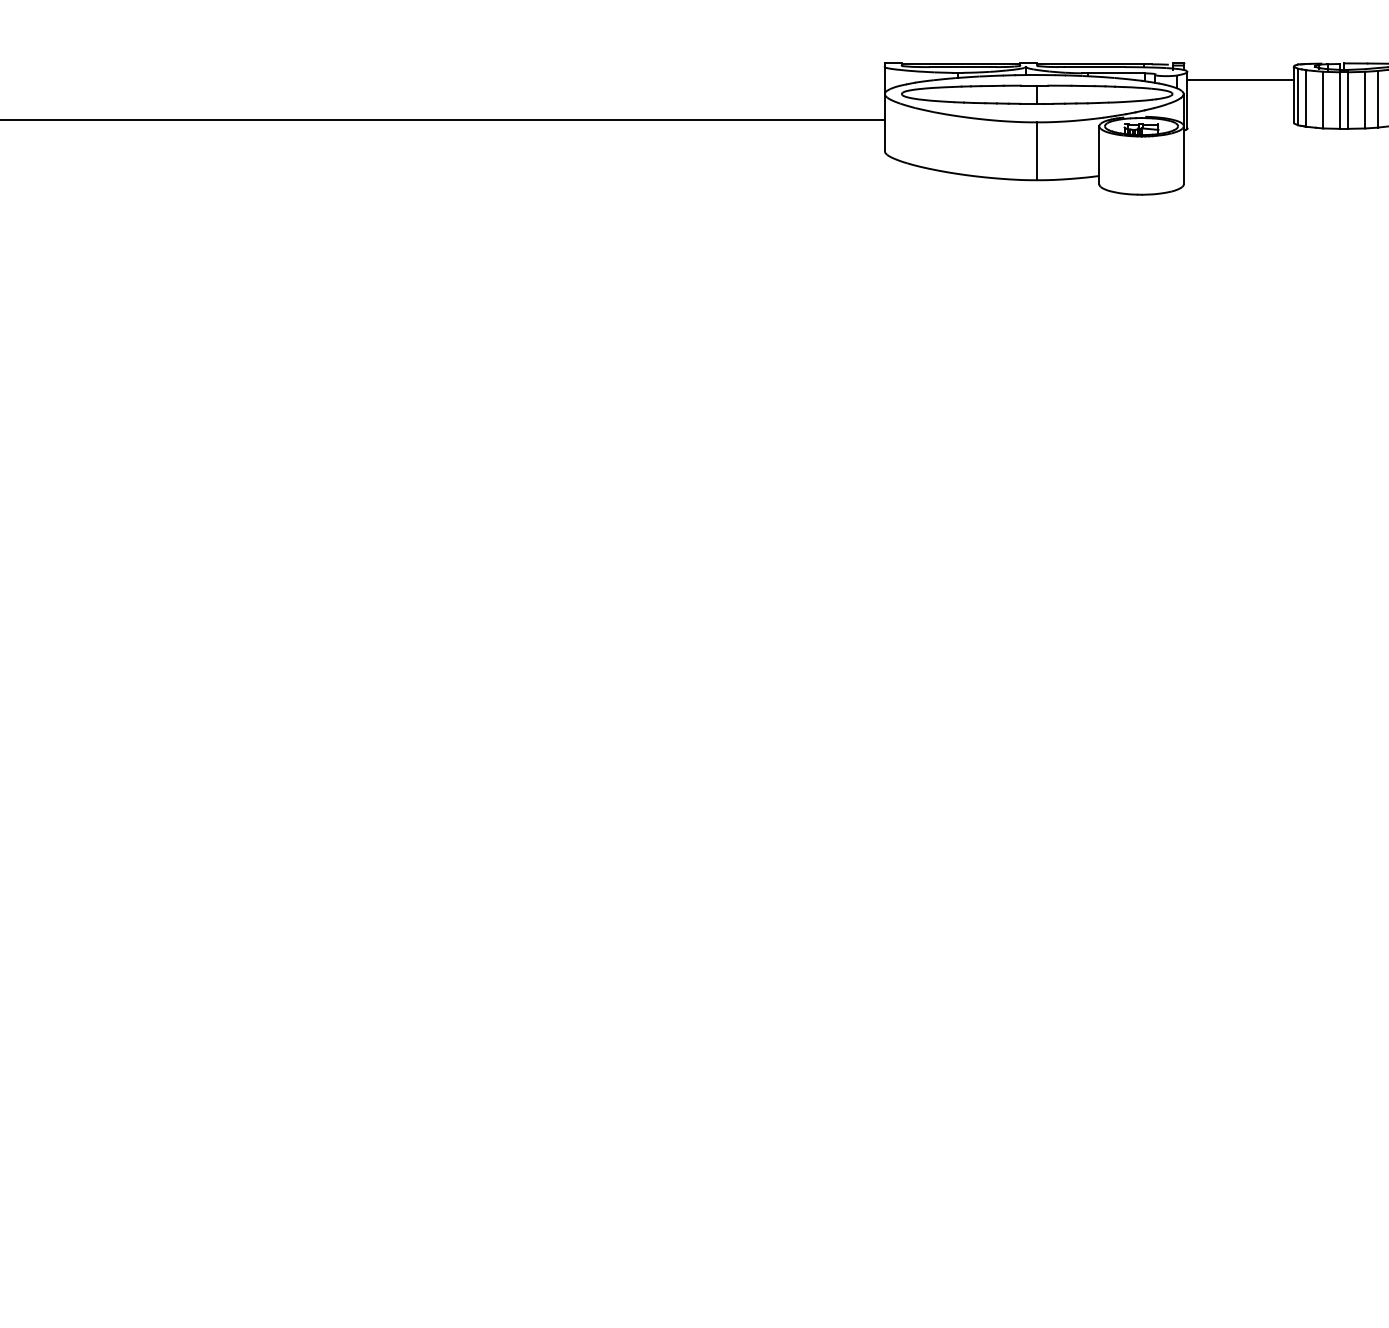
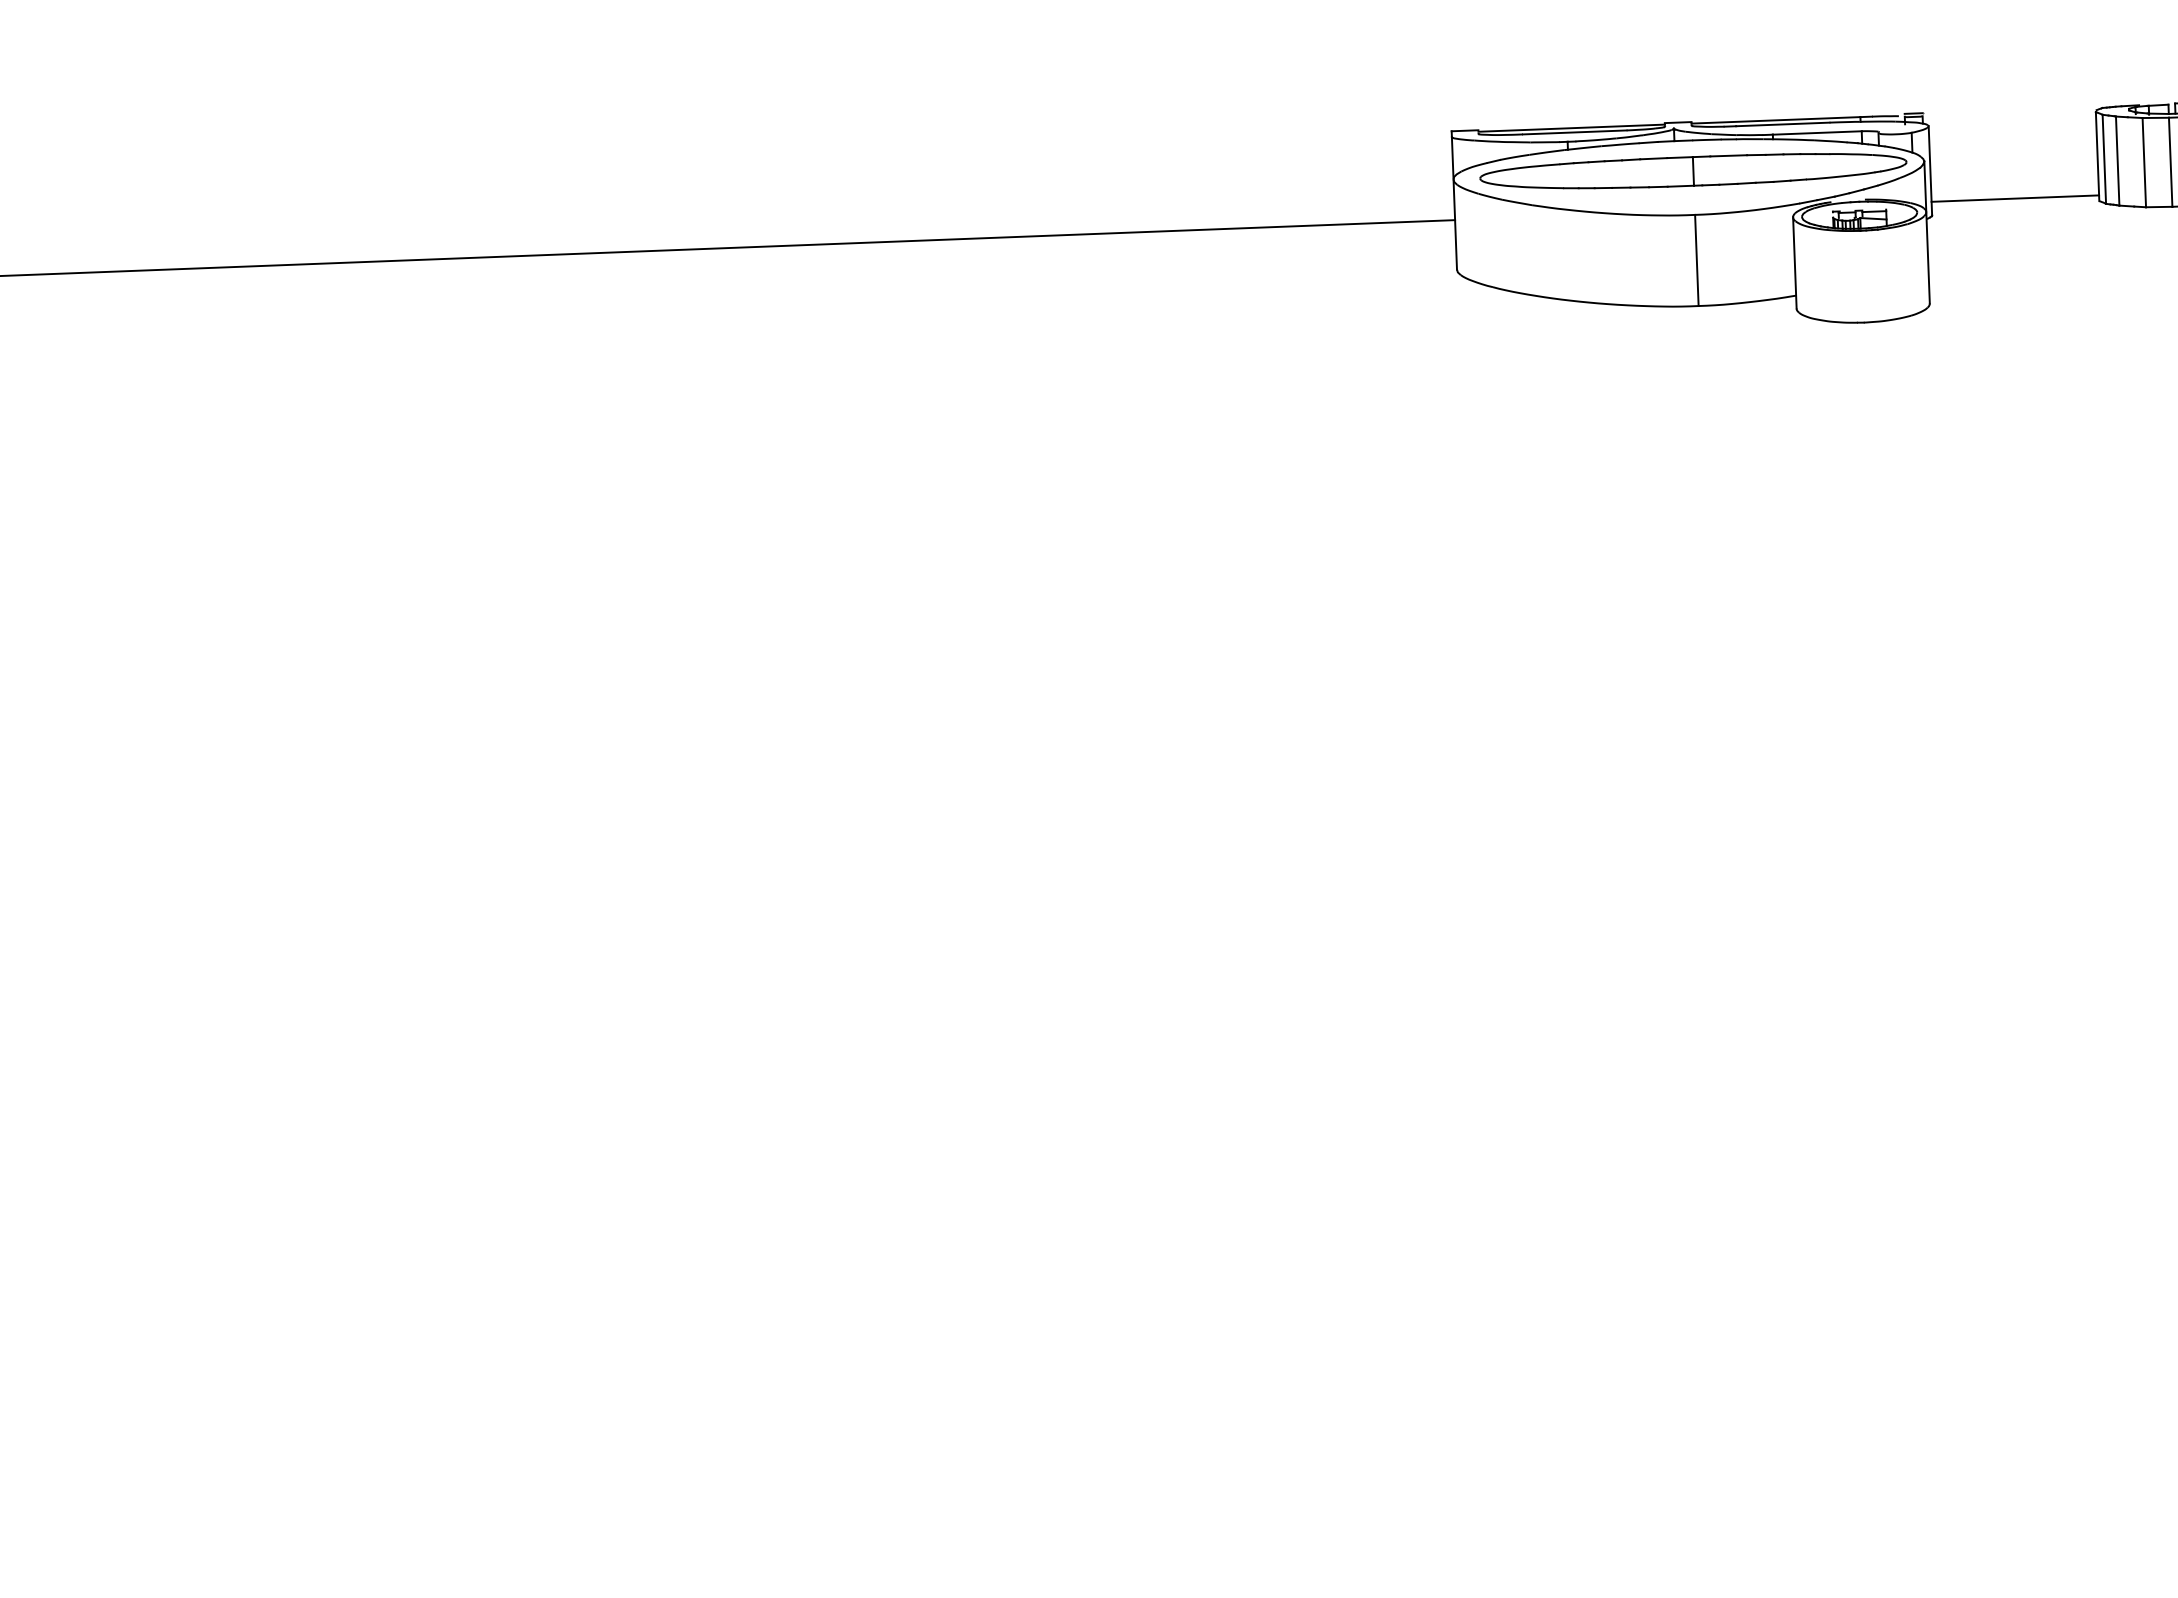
line: (1240, 79) -> (2015, 198), moved

